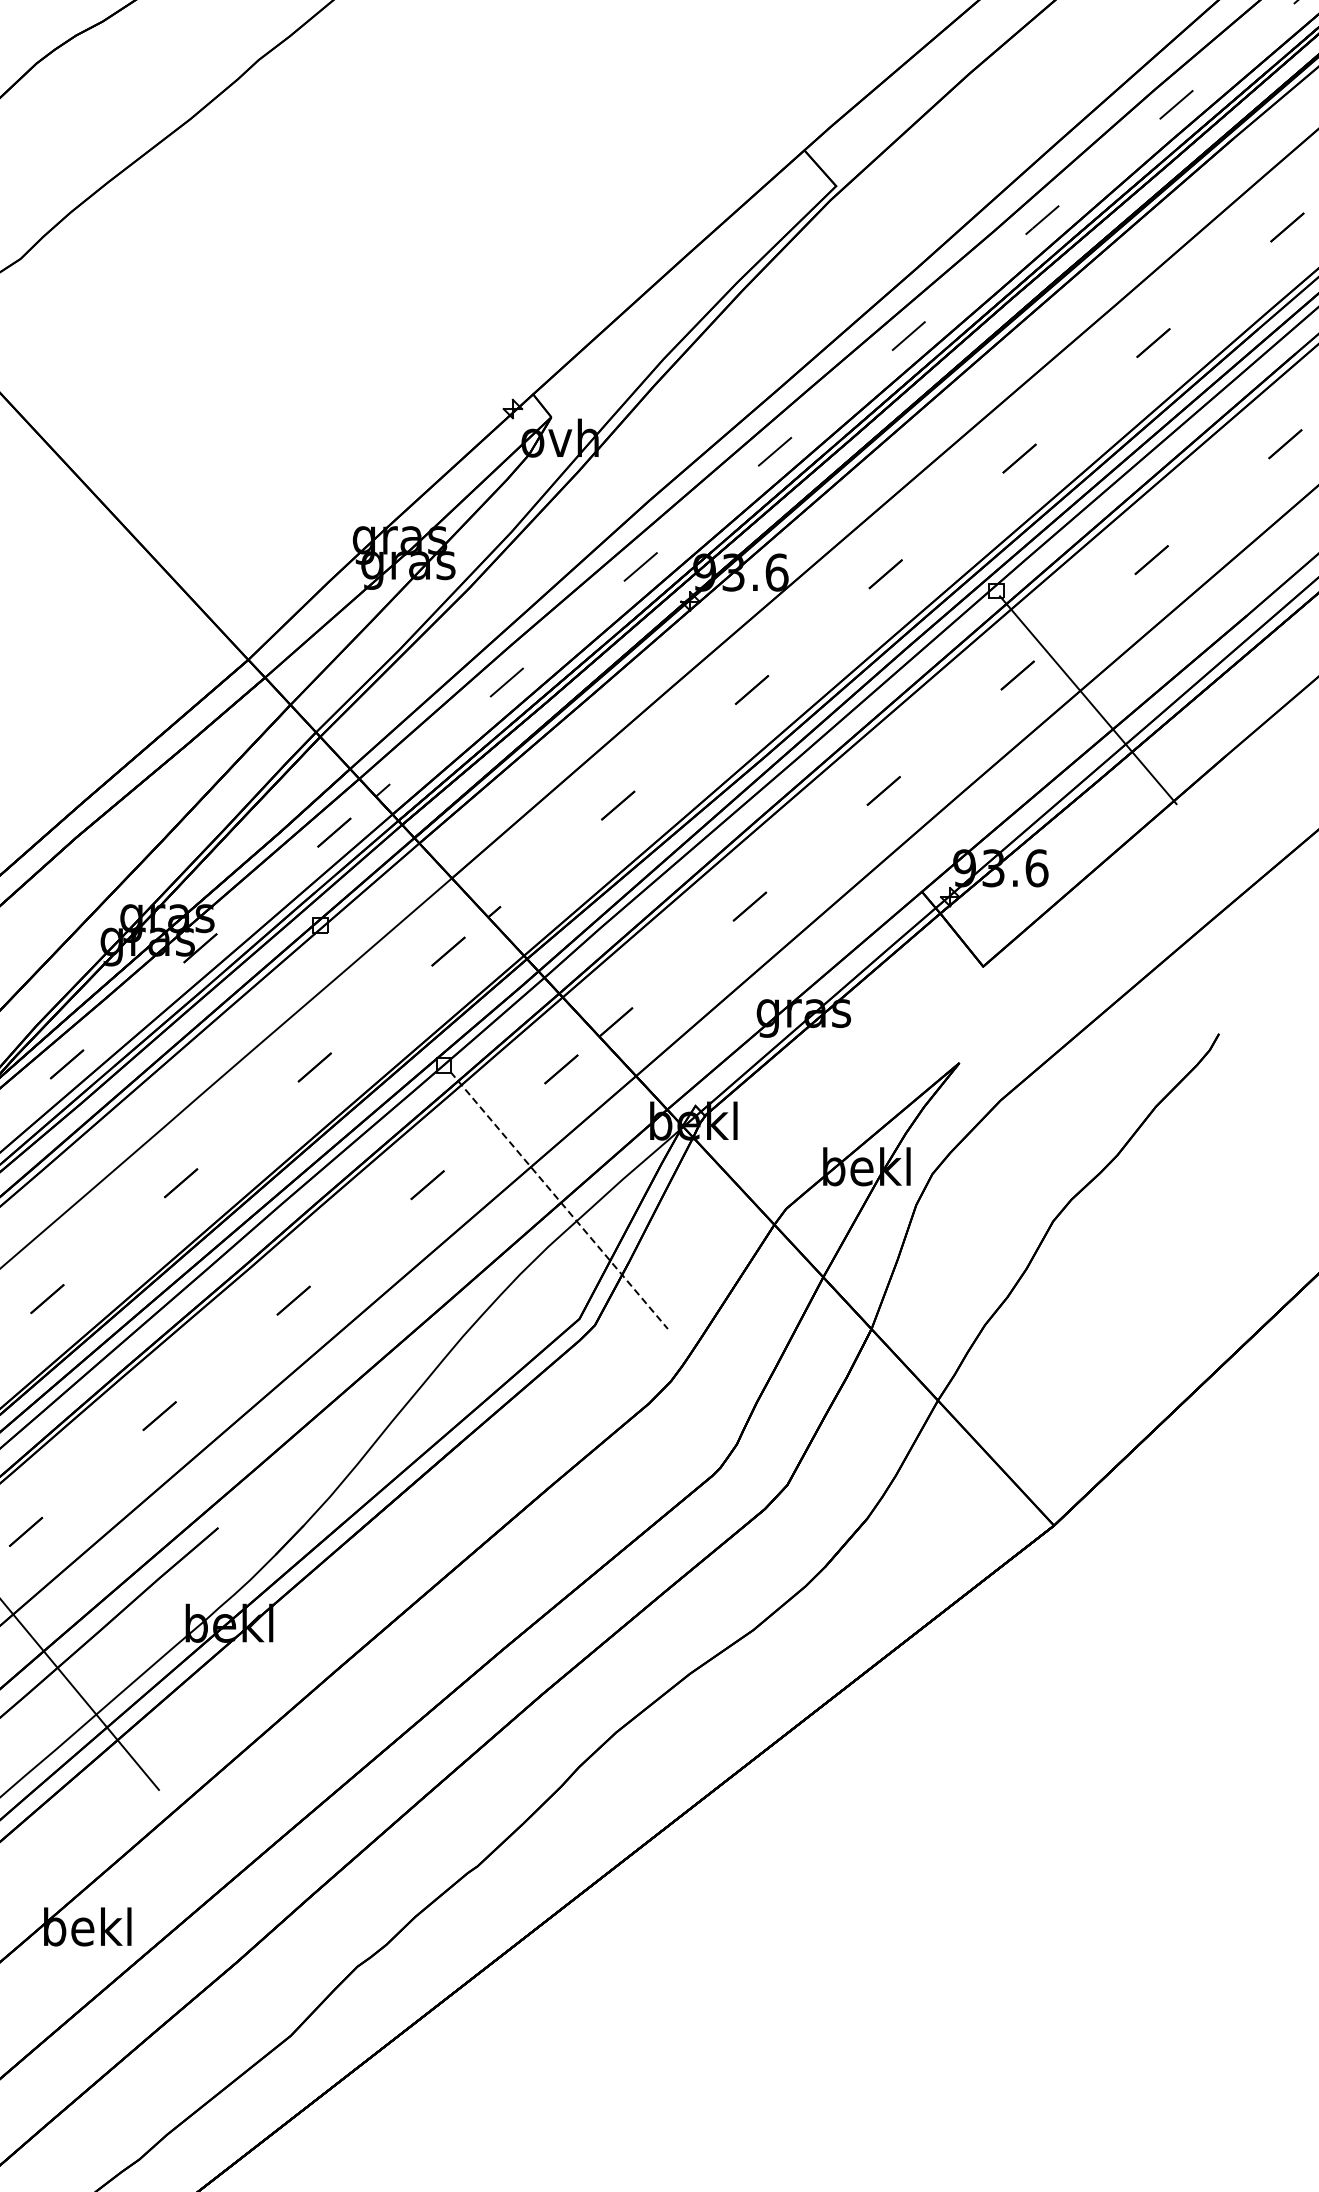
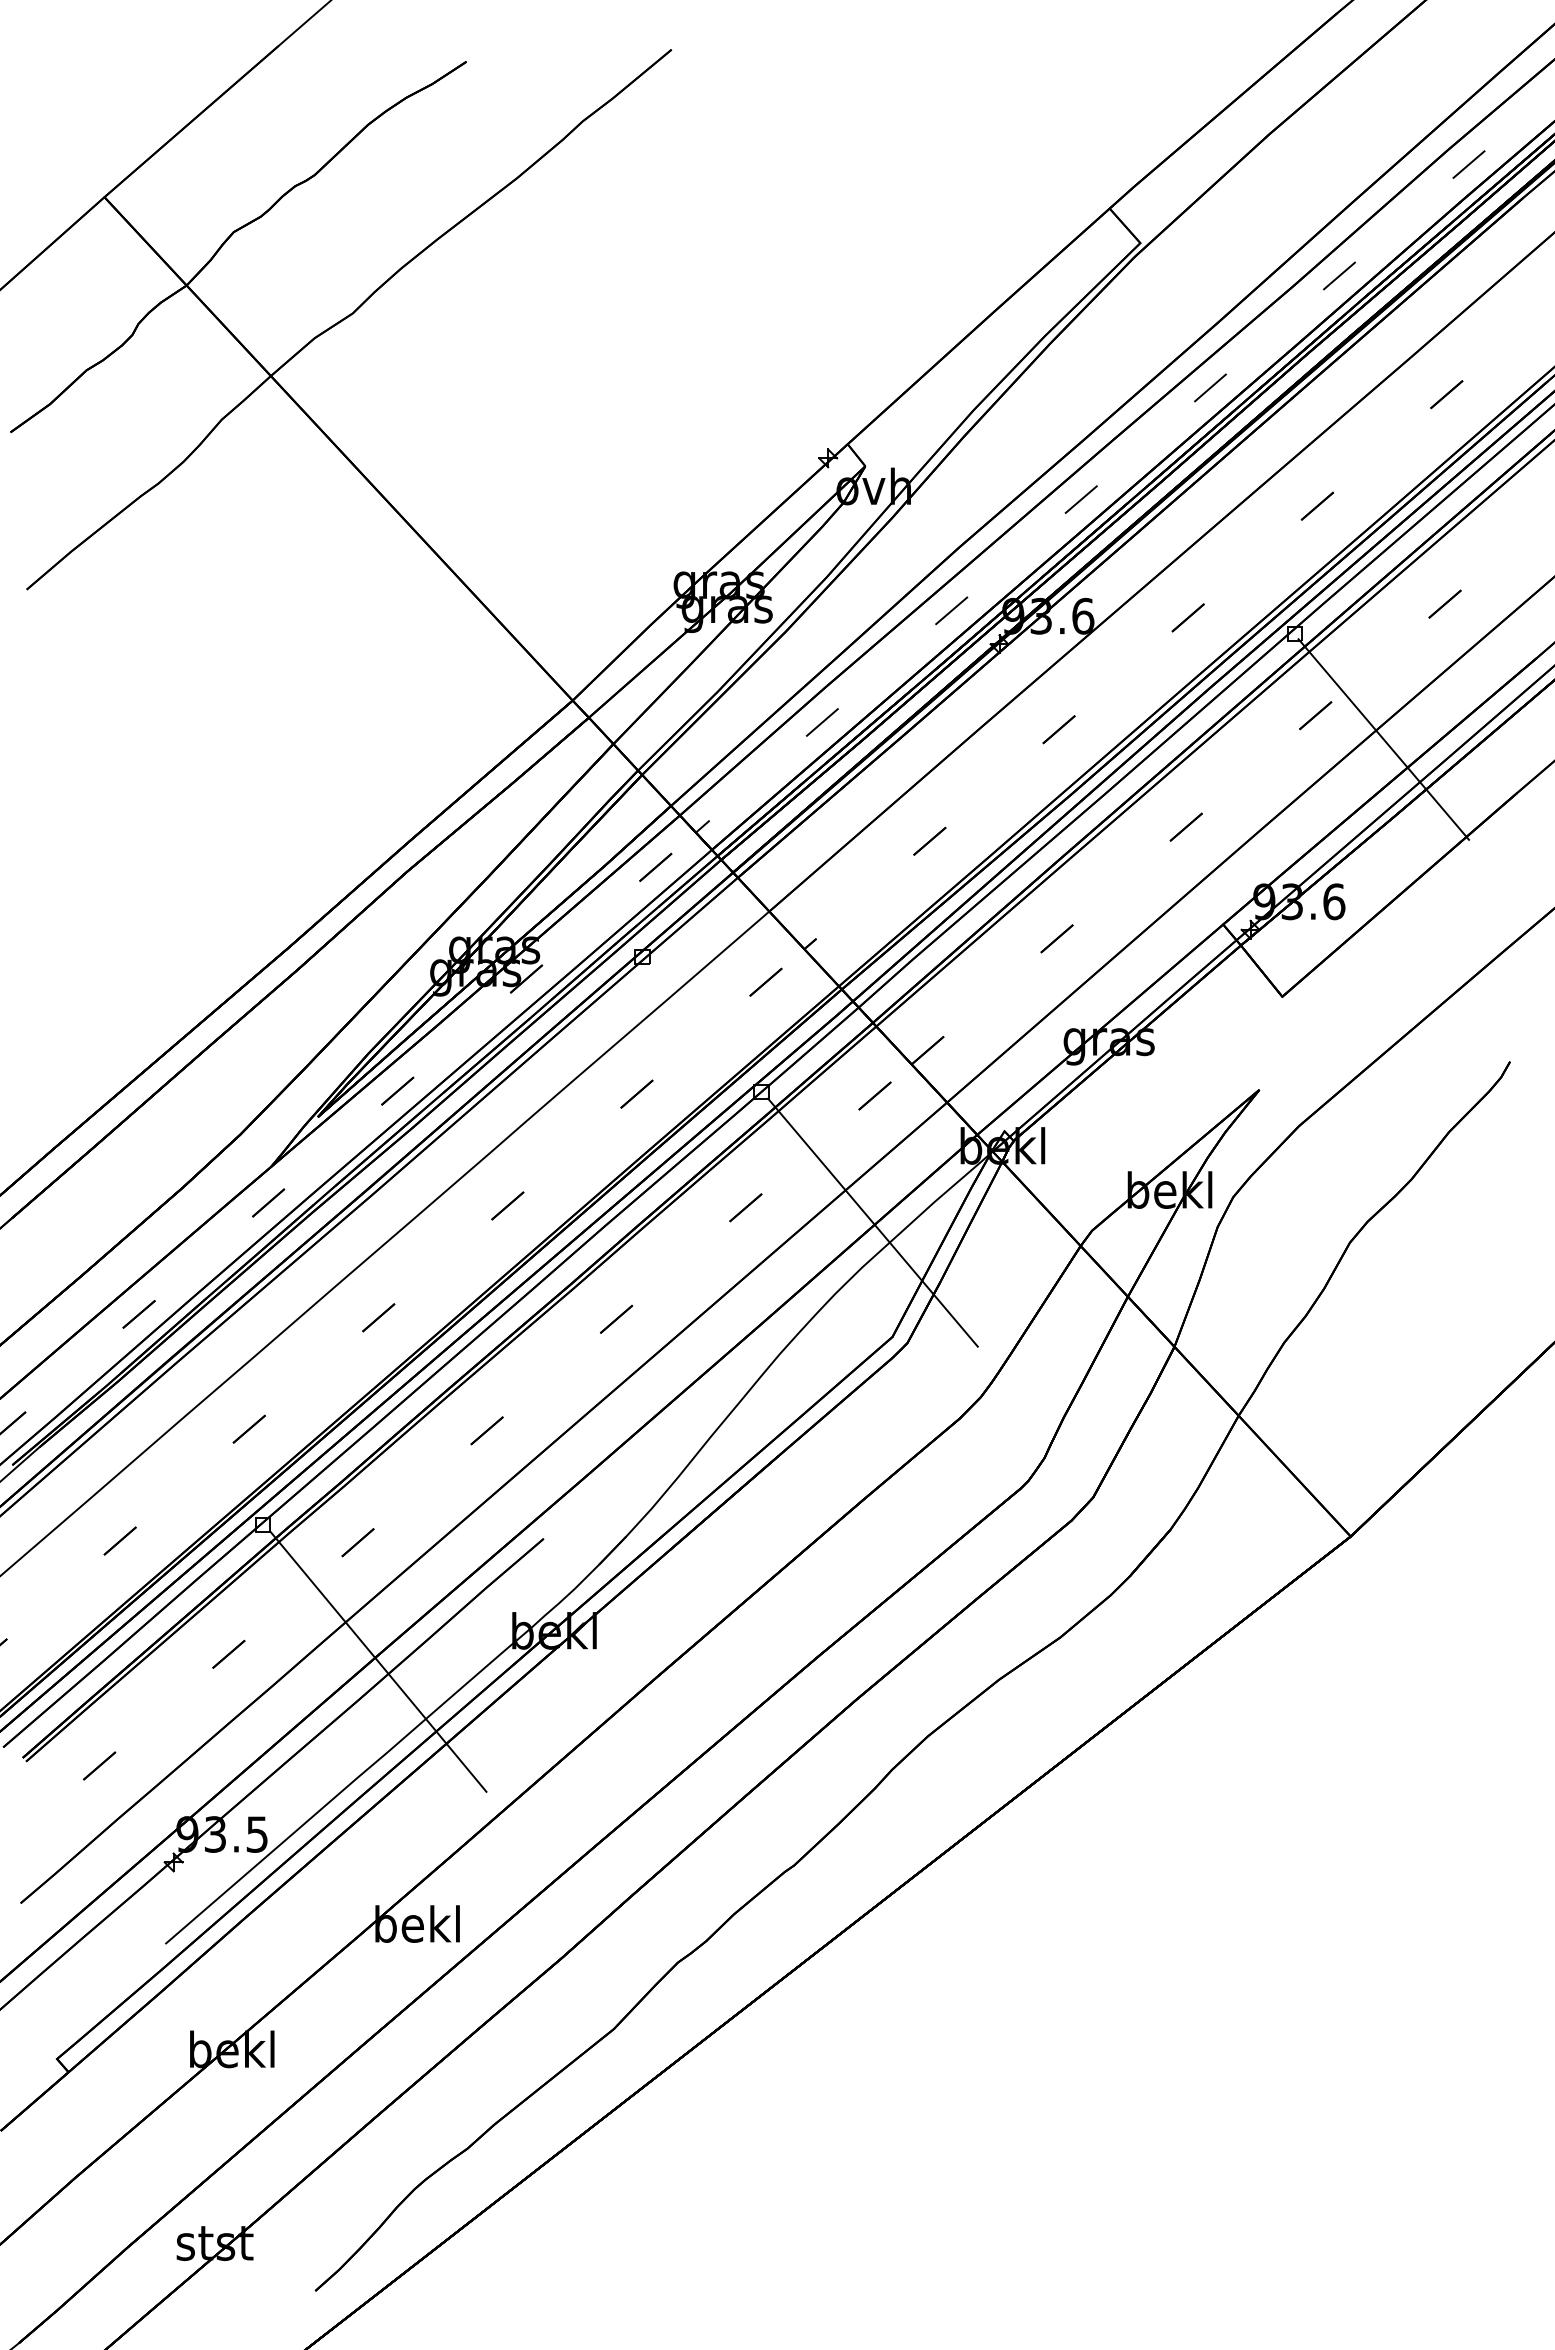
line: (559, 1201) -> (873, 1223), dashed -> solid

